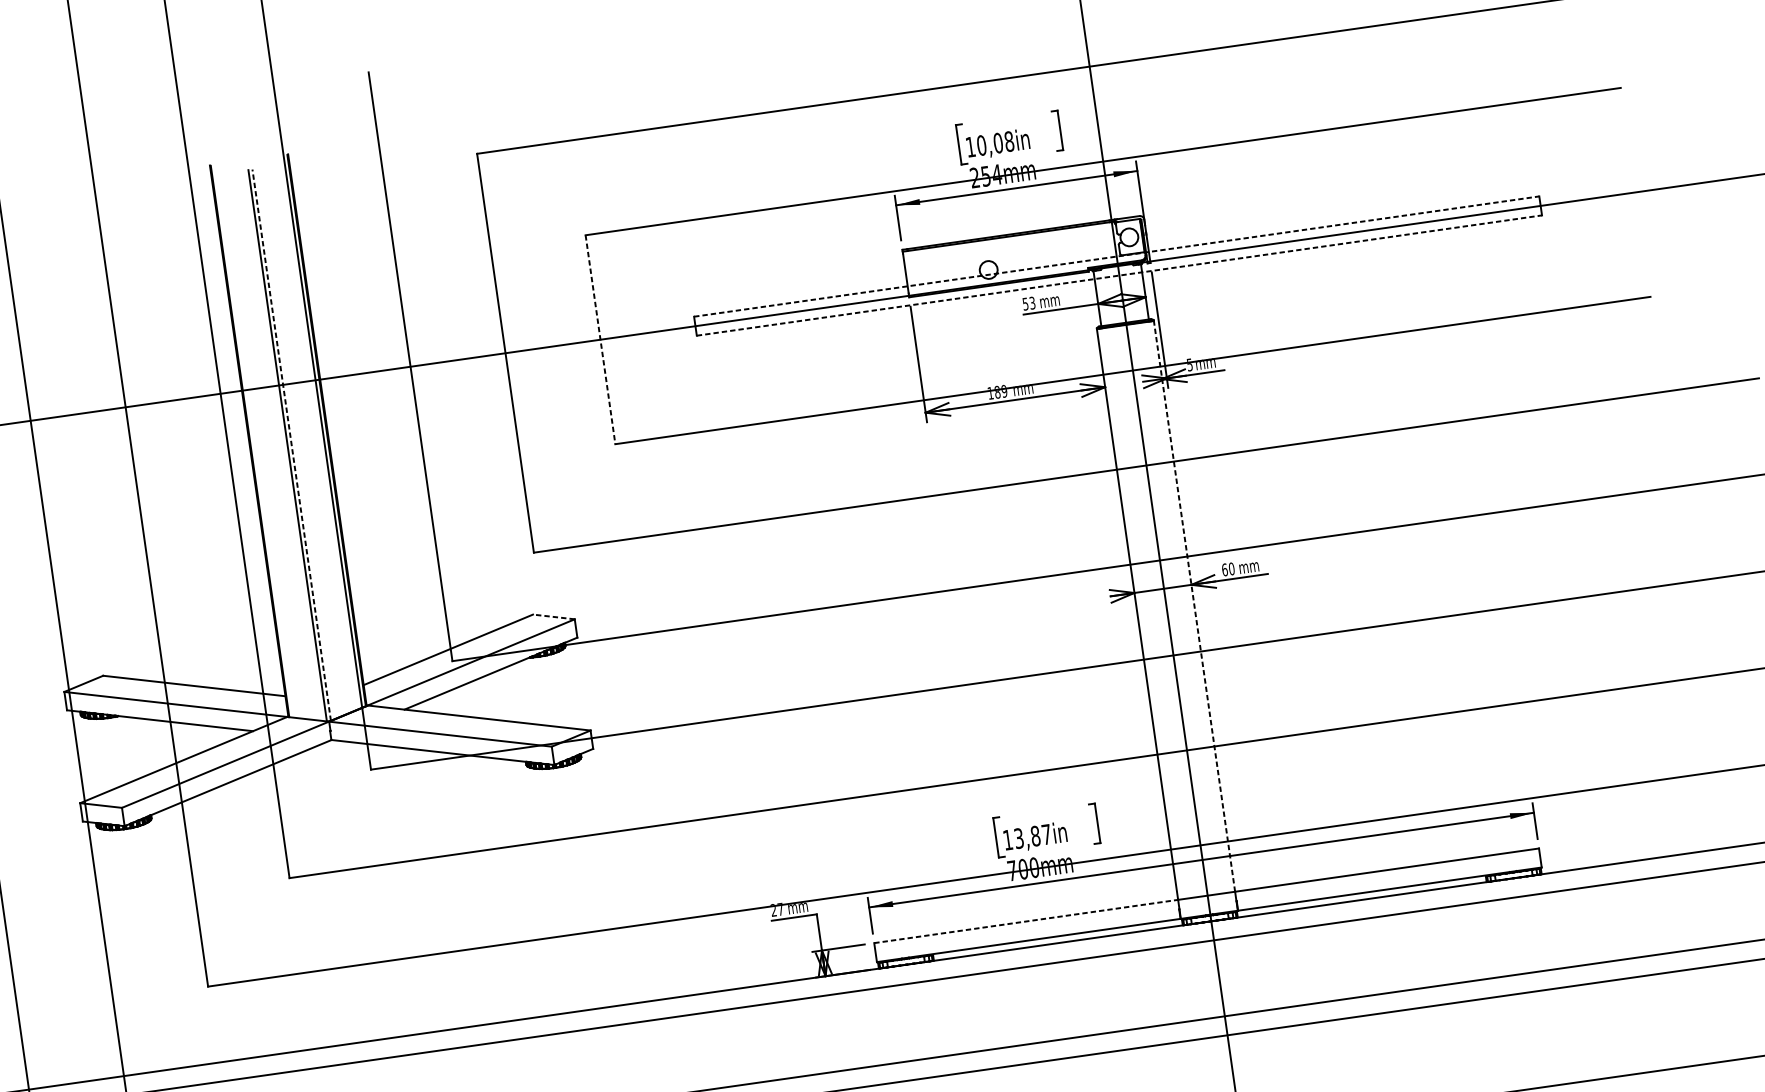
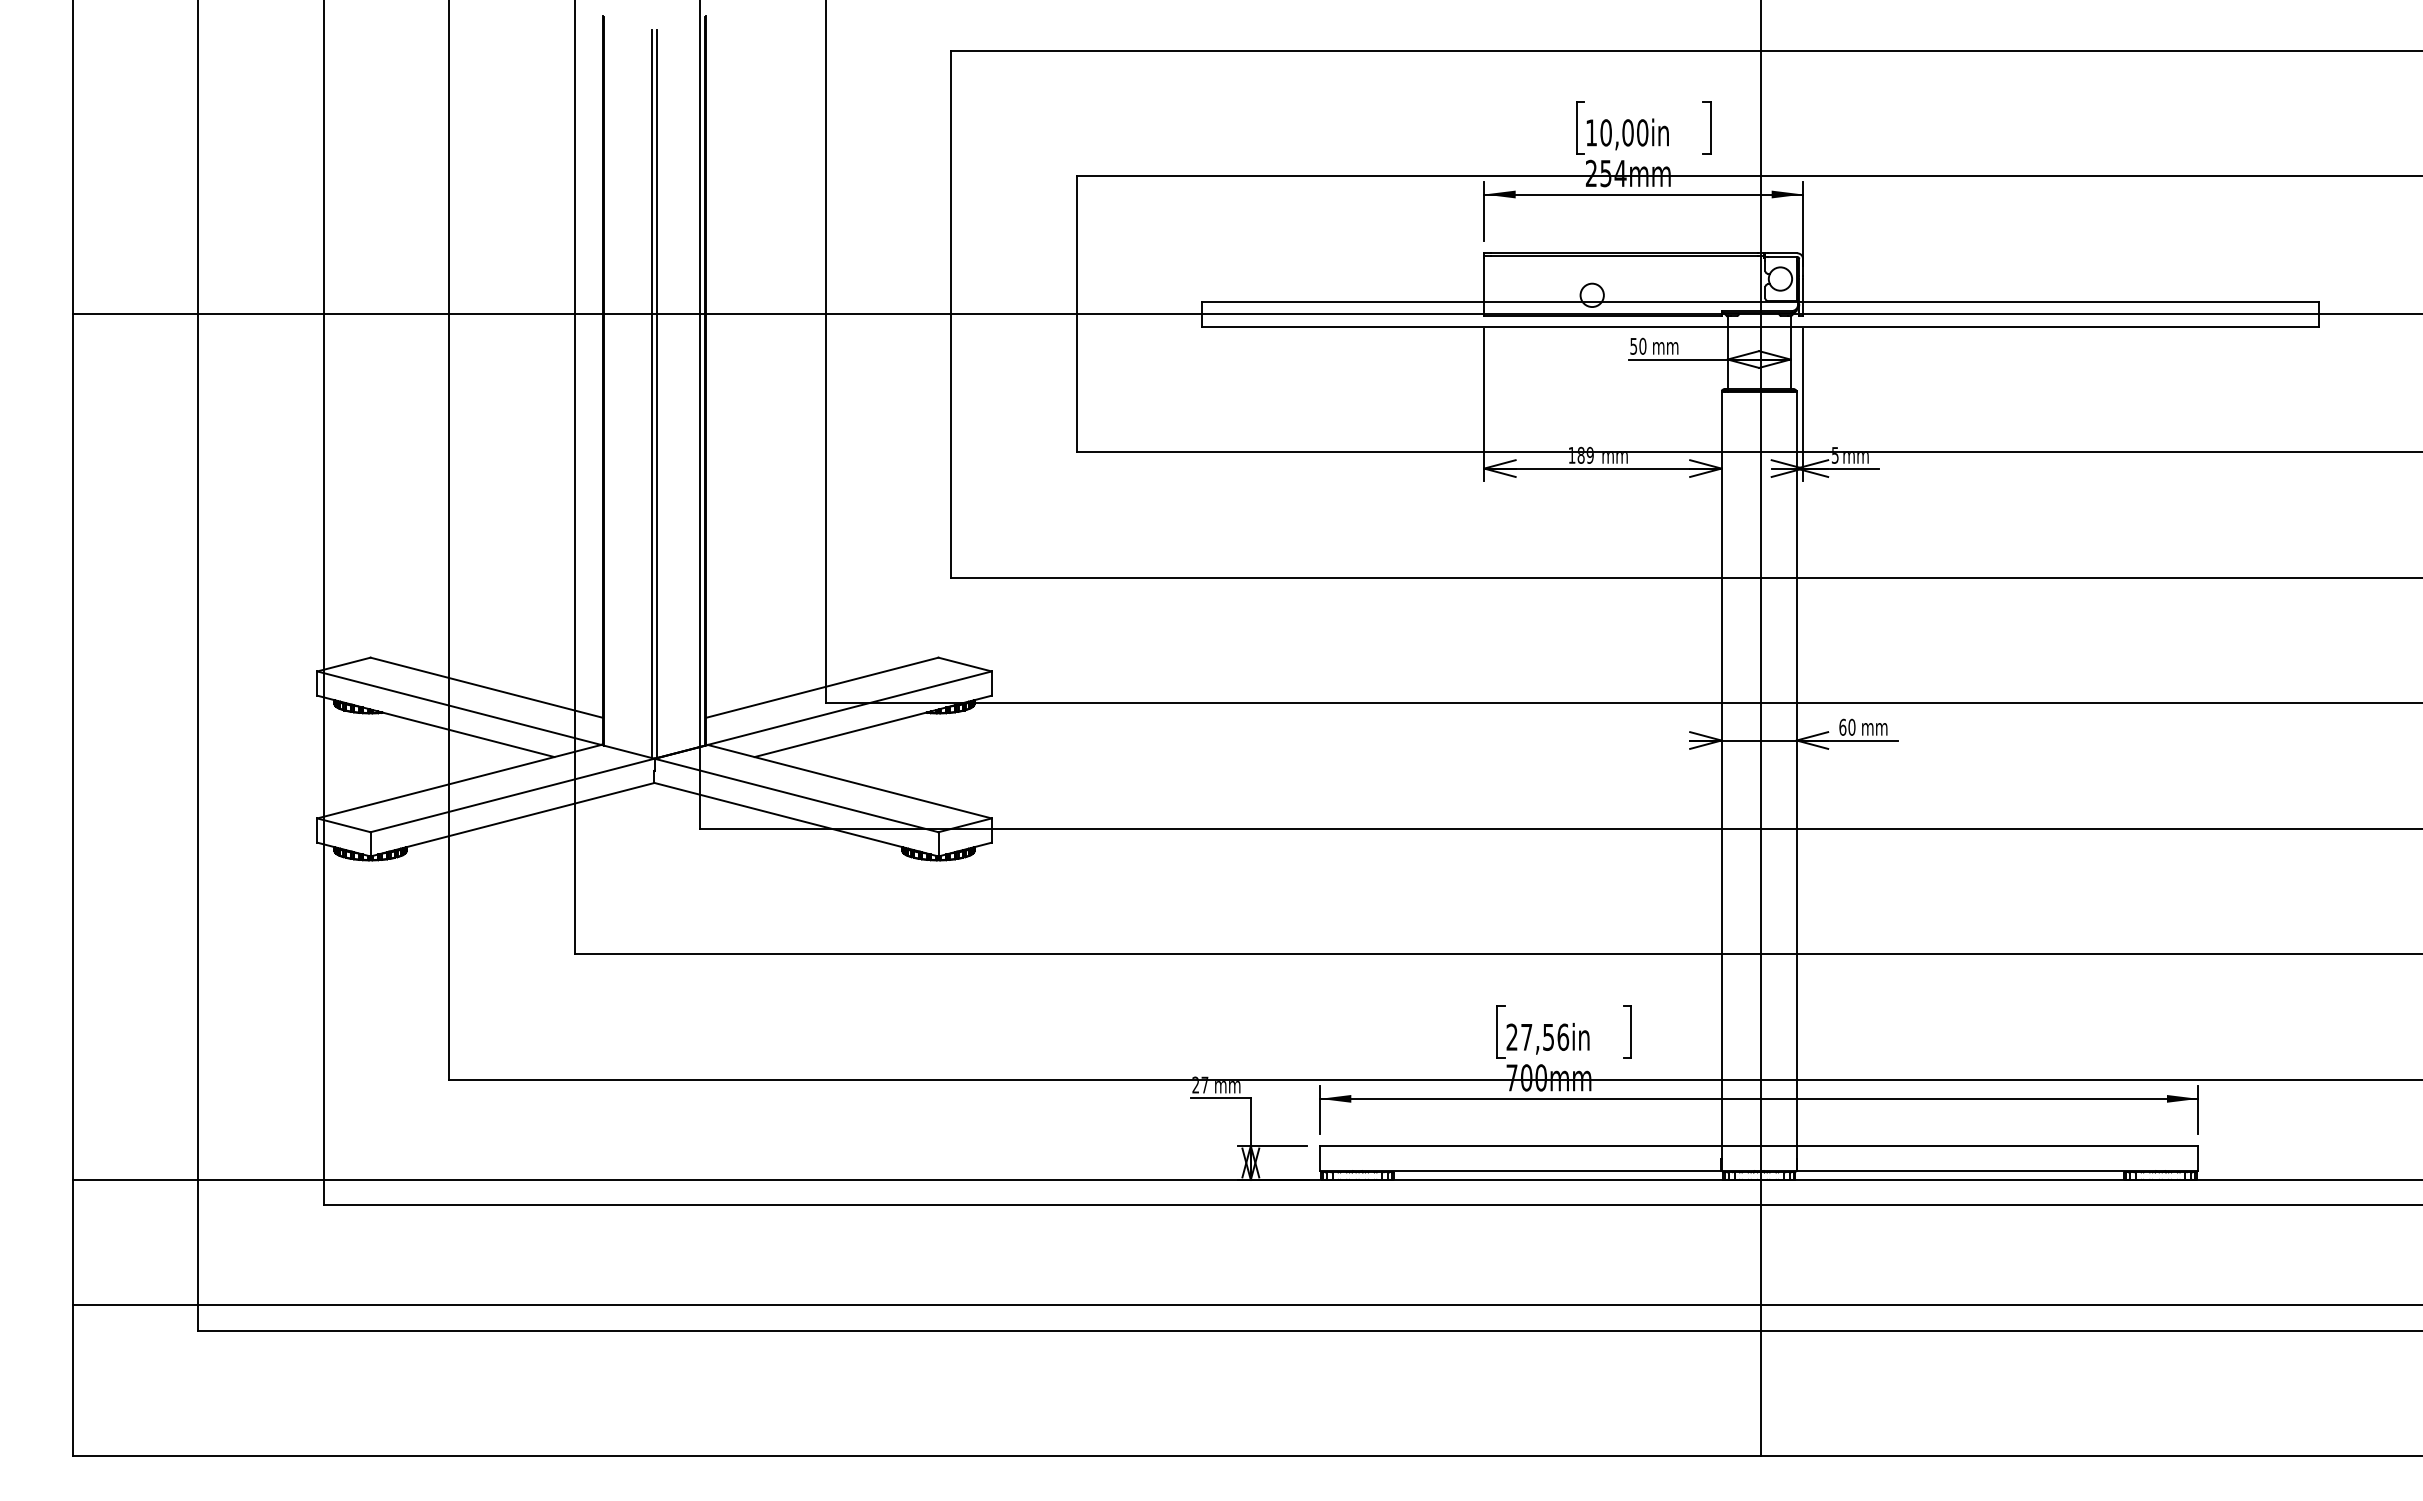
text: (1009, 141) -> (1642, 132), 10,08in -> 10,00in
line: (1117, 256) -> (1761, 301), dashed -> solid
line: (1120, 275) -> (1761, 326), dashed -> solid
text: (1032, 303) -> (1642, 346), 53 -> 50
line: (600, 340) -> (1076, 314), dashed -> solid
line: (291, 444) -> (657, 393), dashed -> solid
line: (1194, 606) -> (1796, 768), dashed -> solid
line: (553, 616) -> (964, 664), dashed -> solid
text: (1027, 836) -> (1537, 1036), 13,87in -> 27,56in
line: (1026, 921) -> (1520, 1146), dashed -> solid

